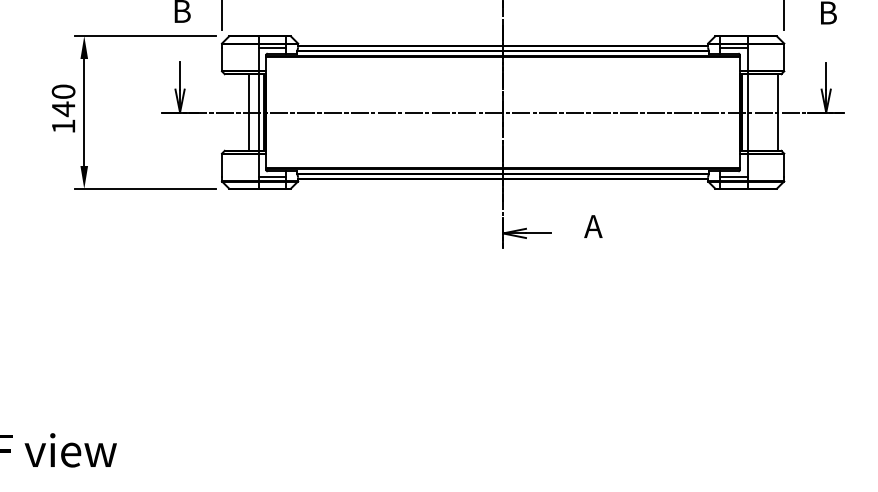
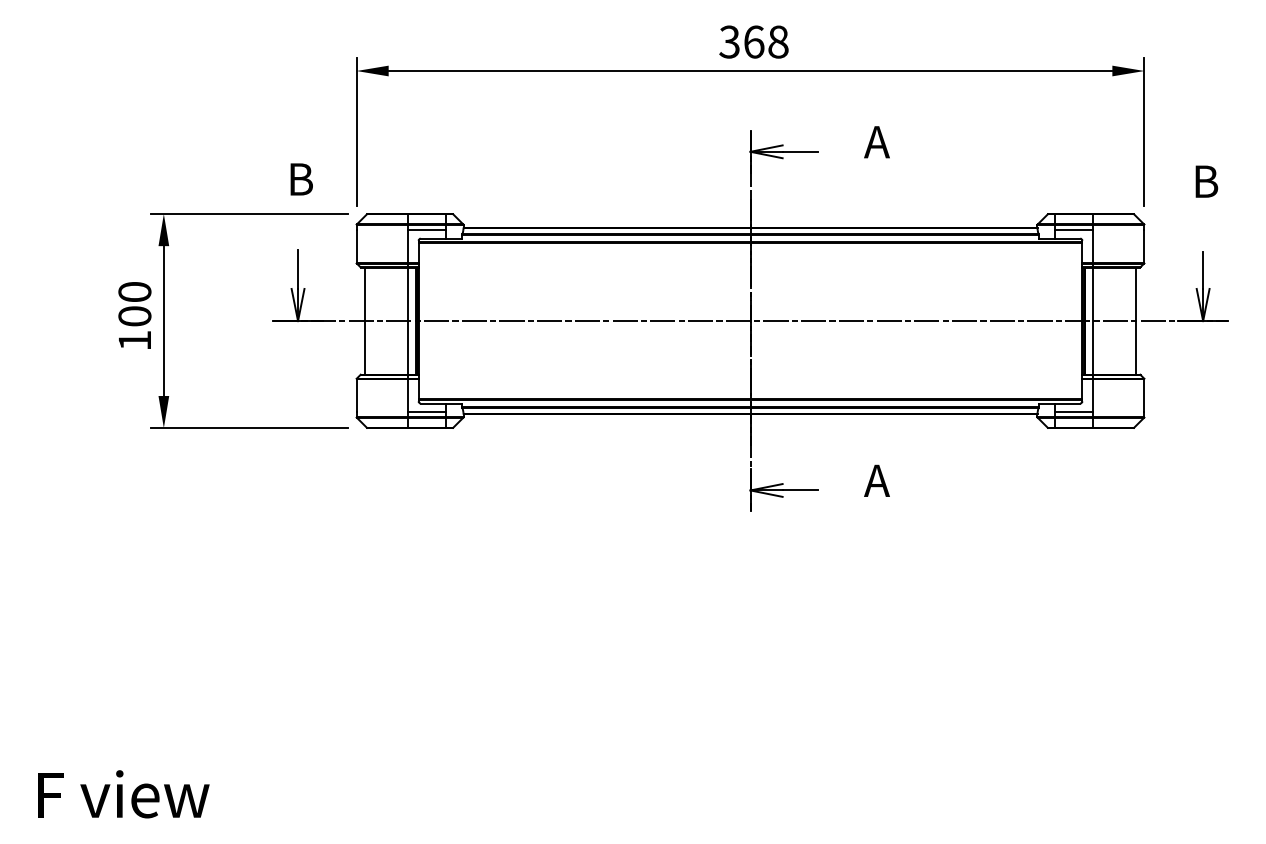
text: (63, 109) -> (134, 316), 140 -> 100
line: (249, 112) -> (365, 320), moved

